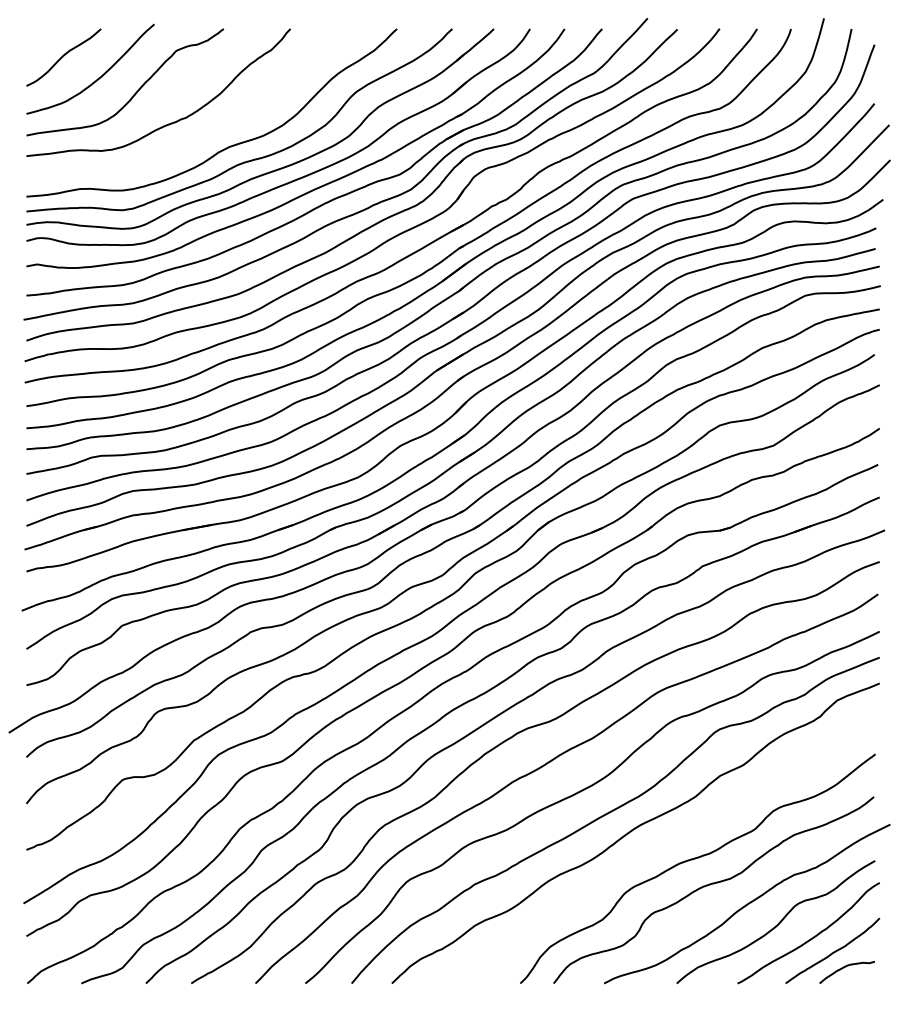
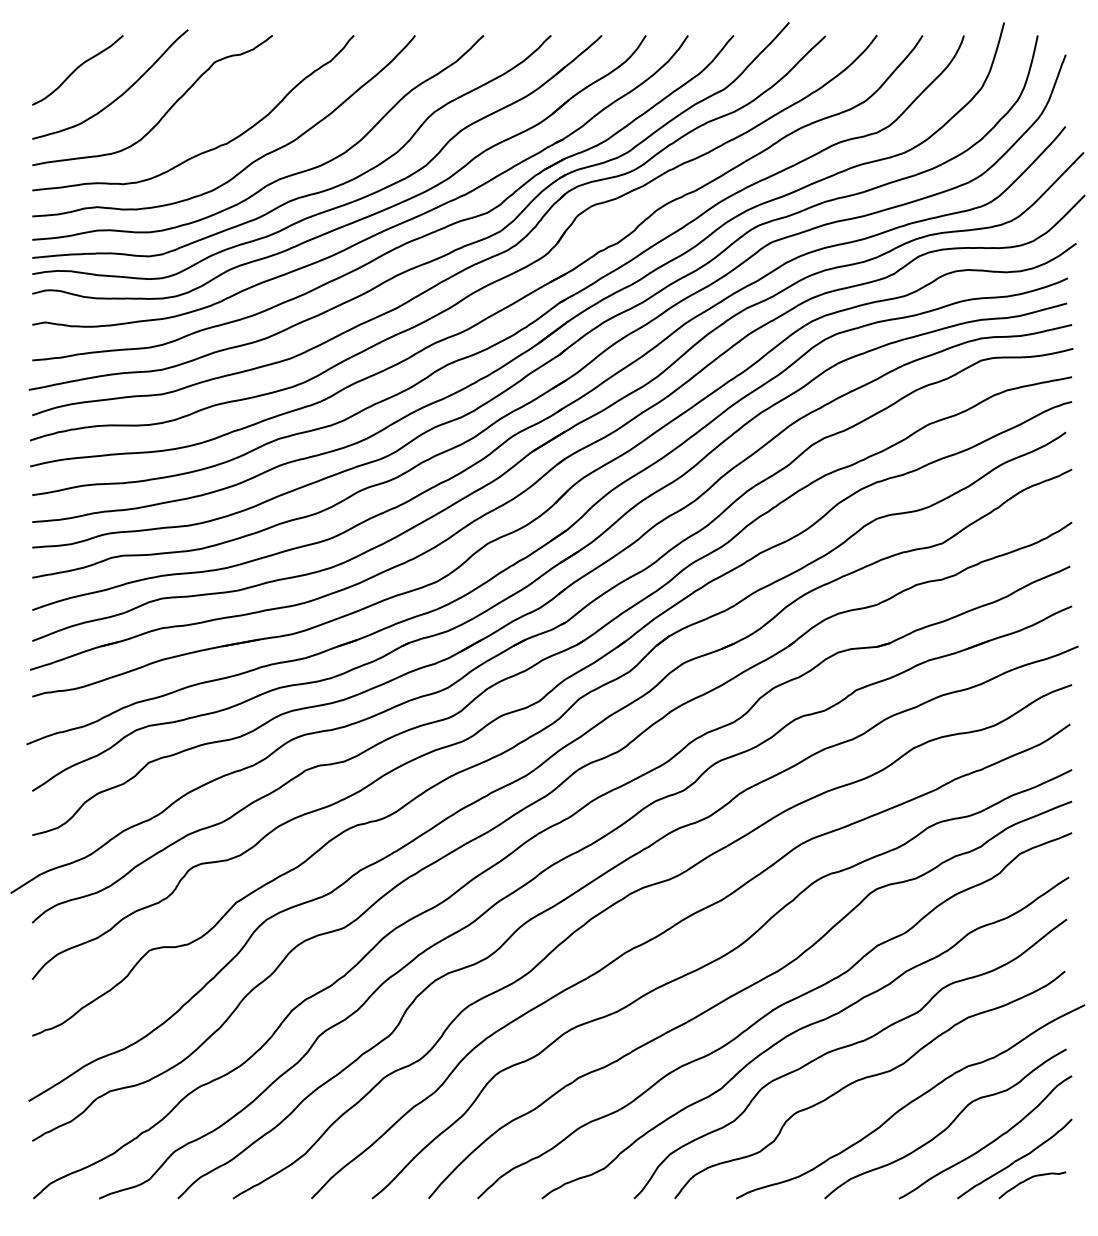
curve: (206, 132) -> (251, 161), added
curve: (659, 844) -> (803, 1029), added

